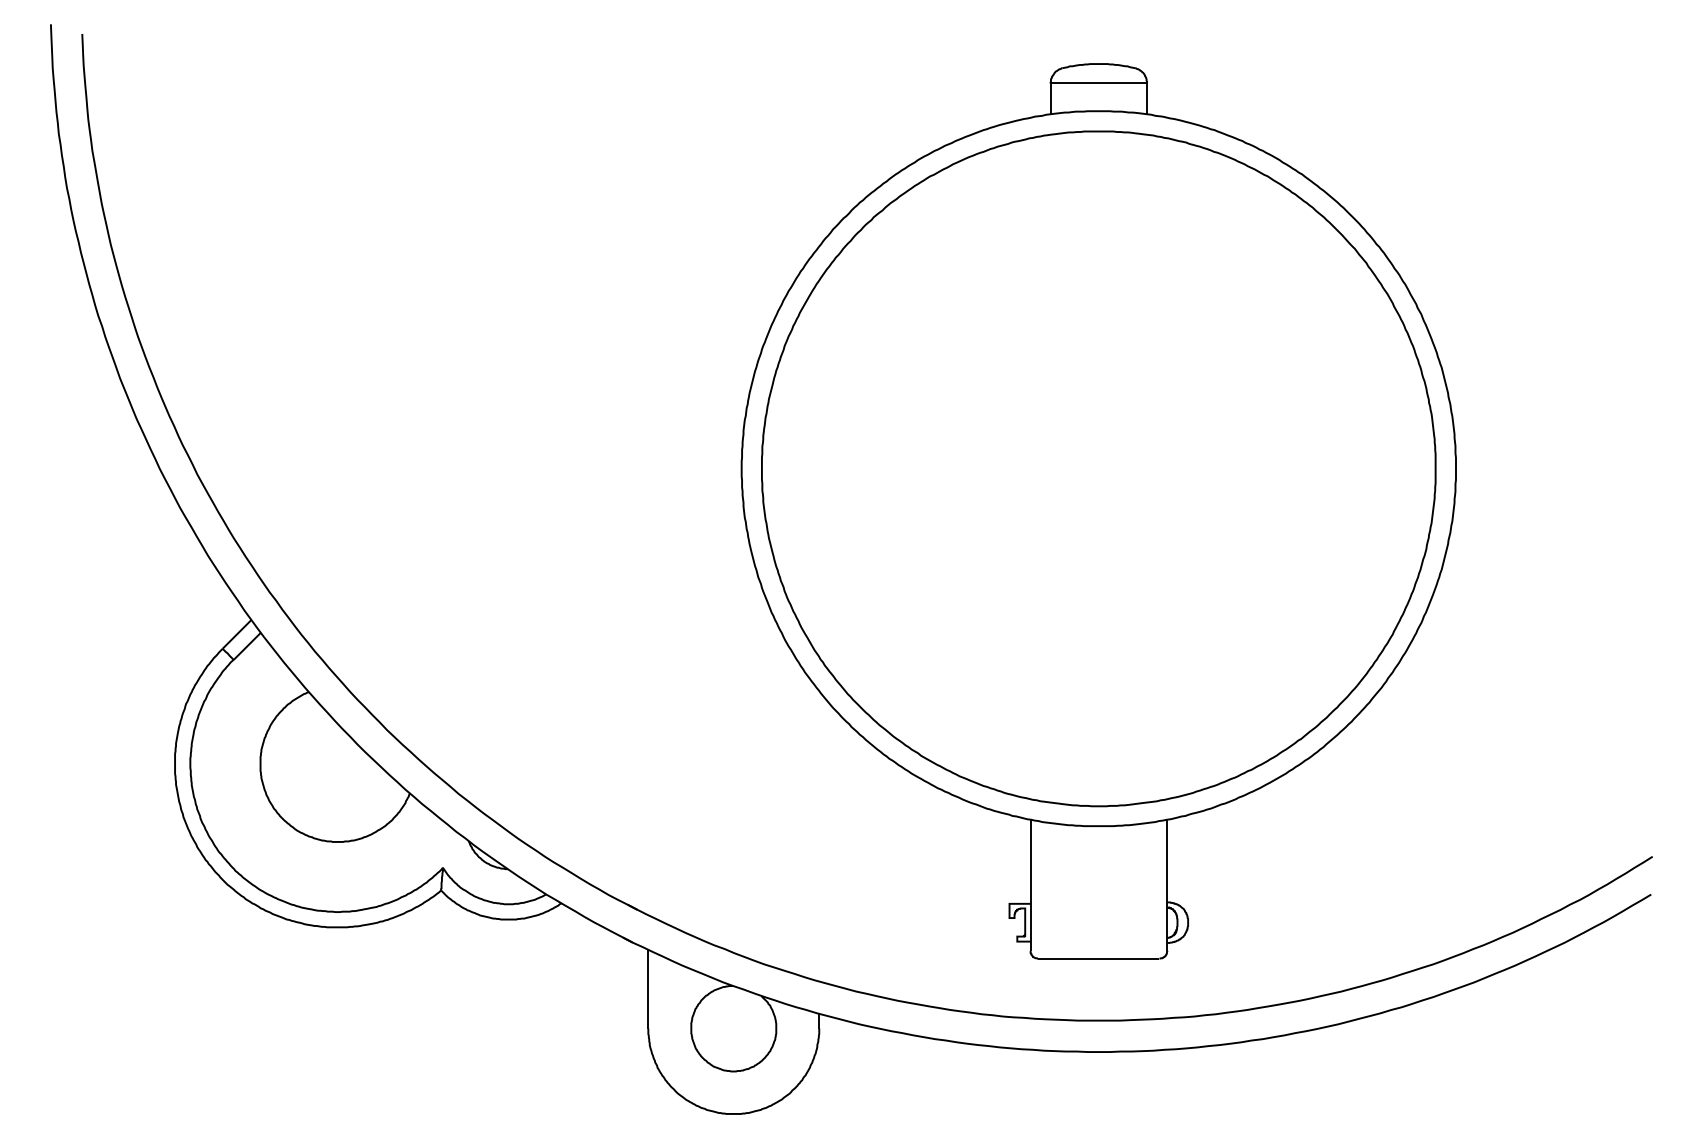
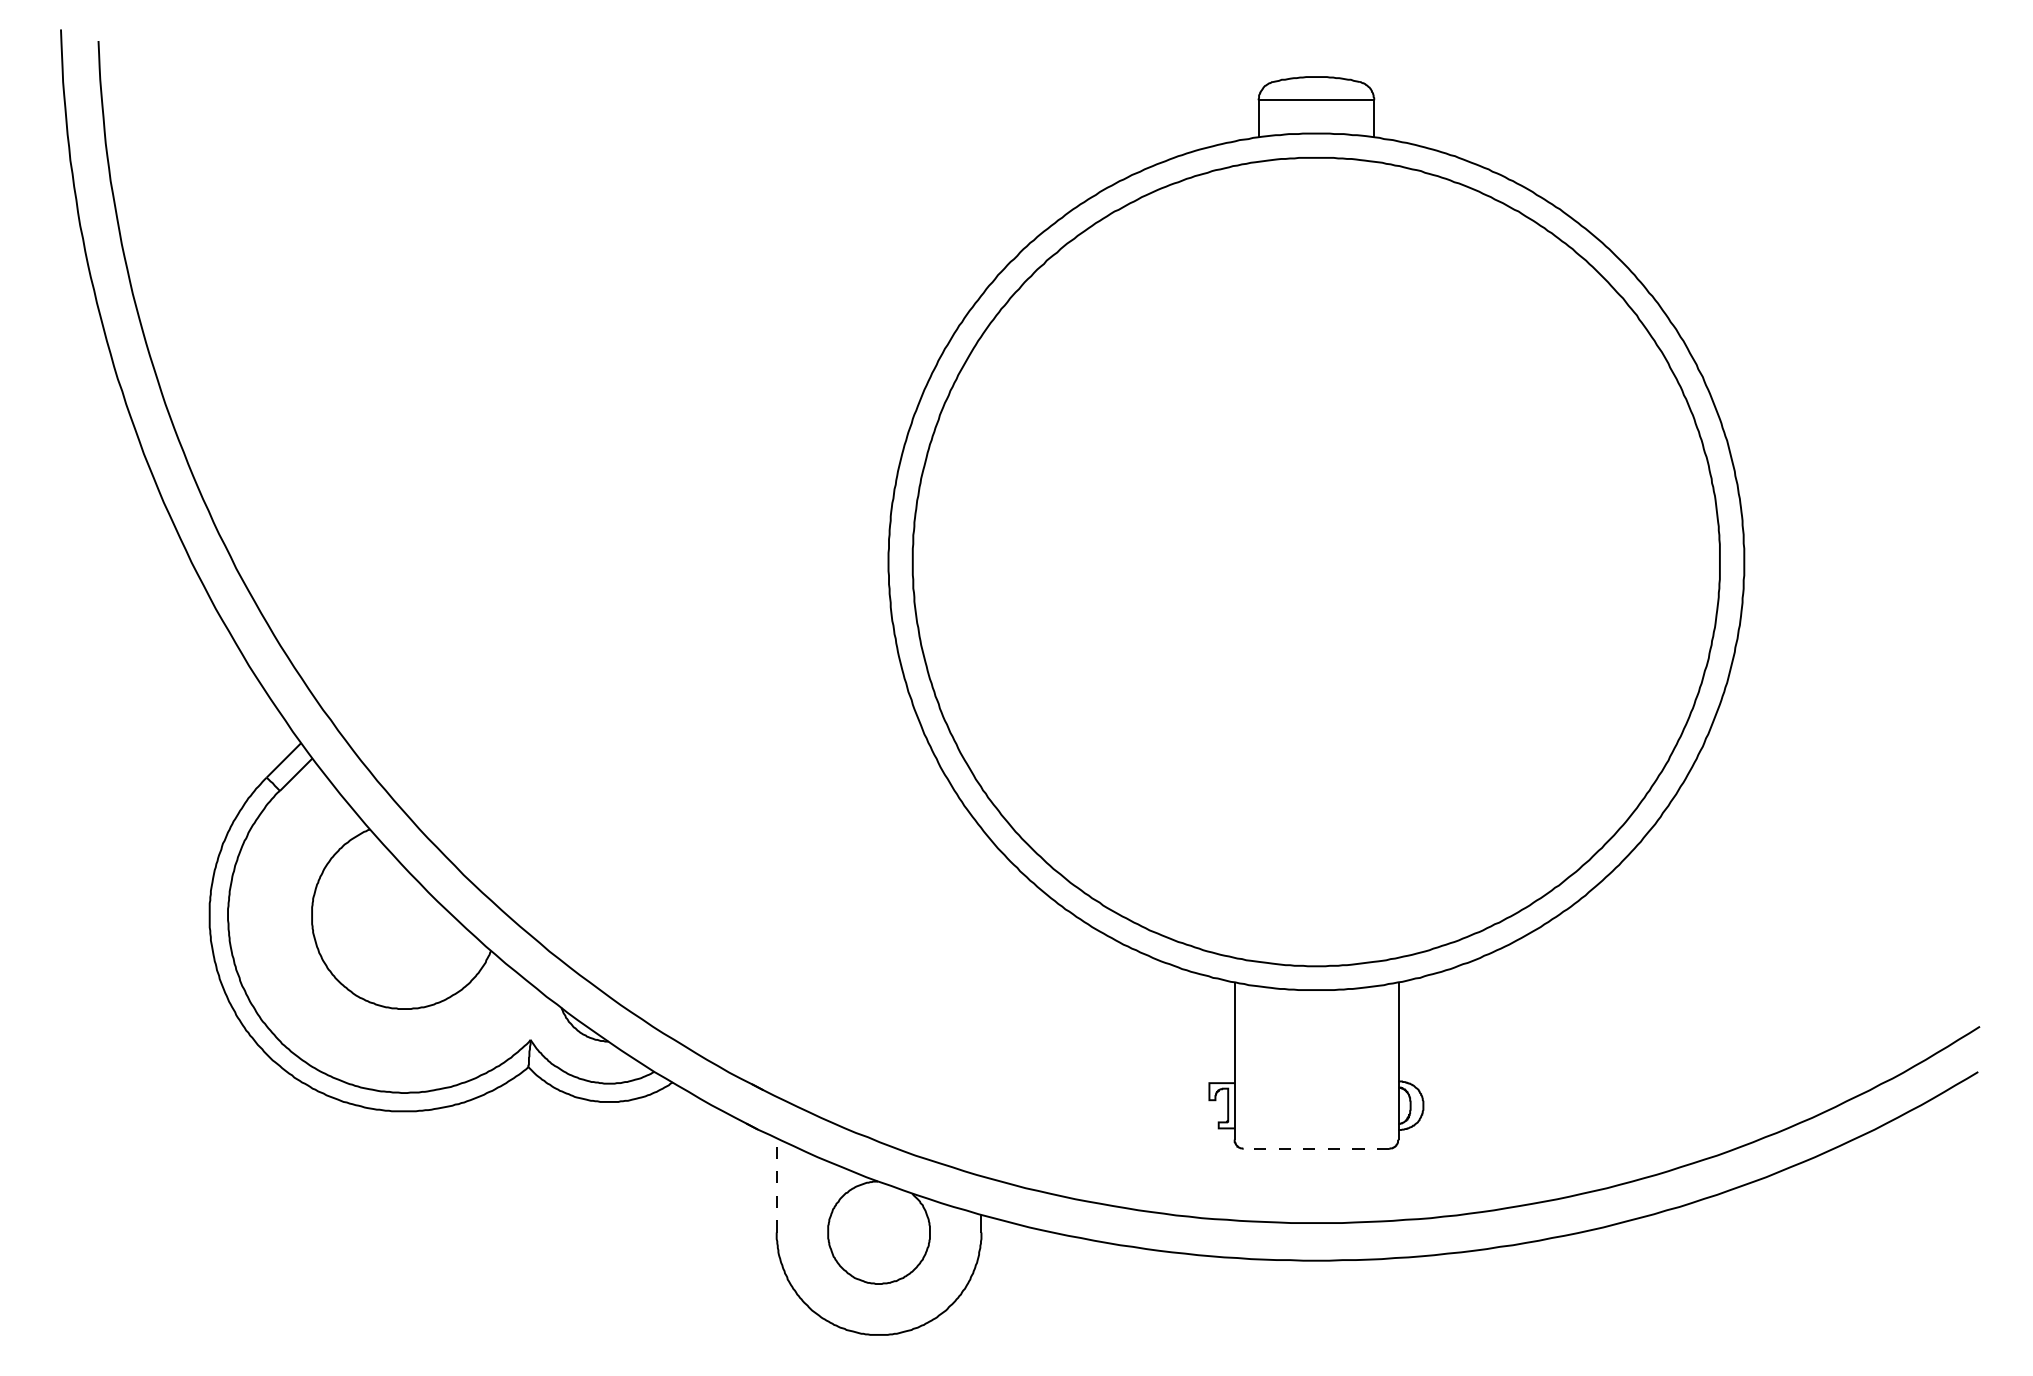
line: (1098, 958) -> (1316, 1148), solid -> dashed
line: (648, 988) -> (776, 1184), solid -> dashed

